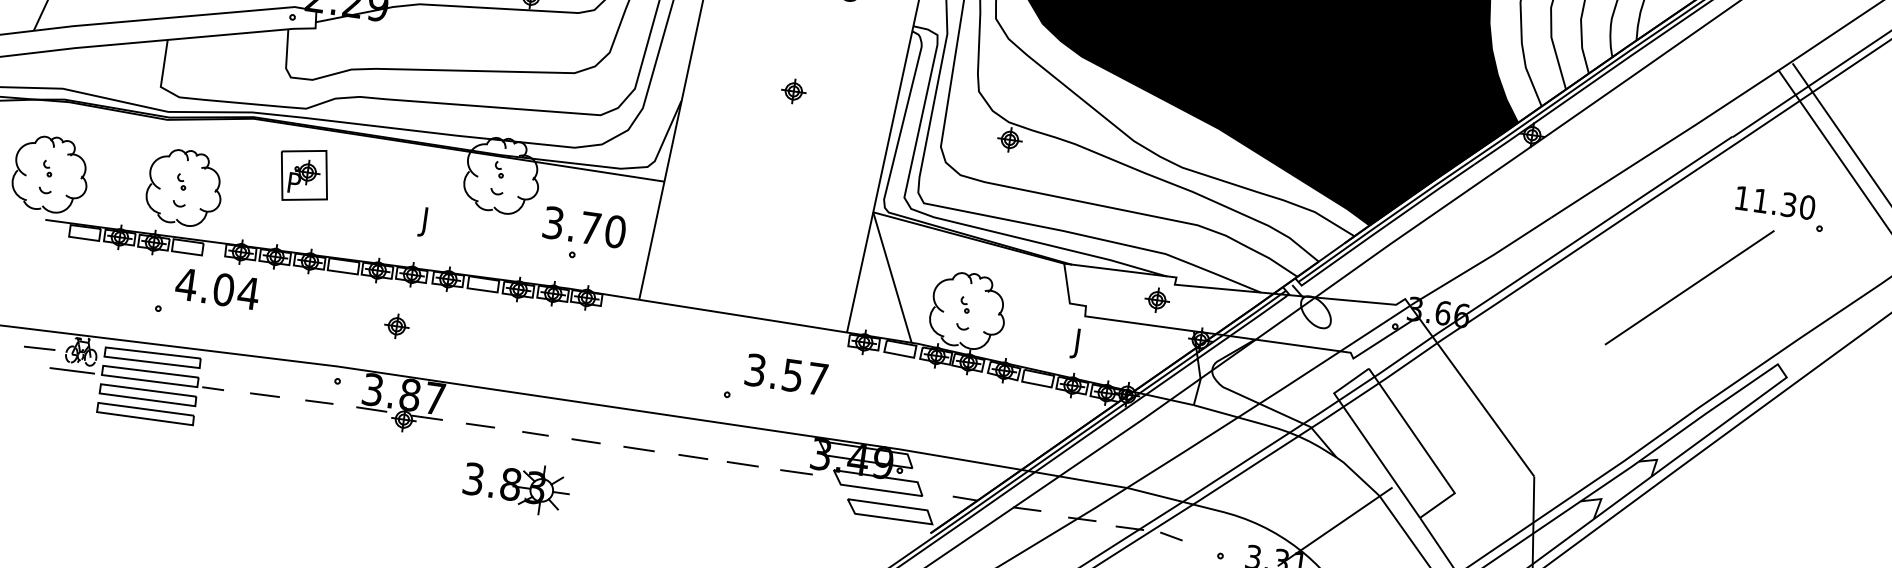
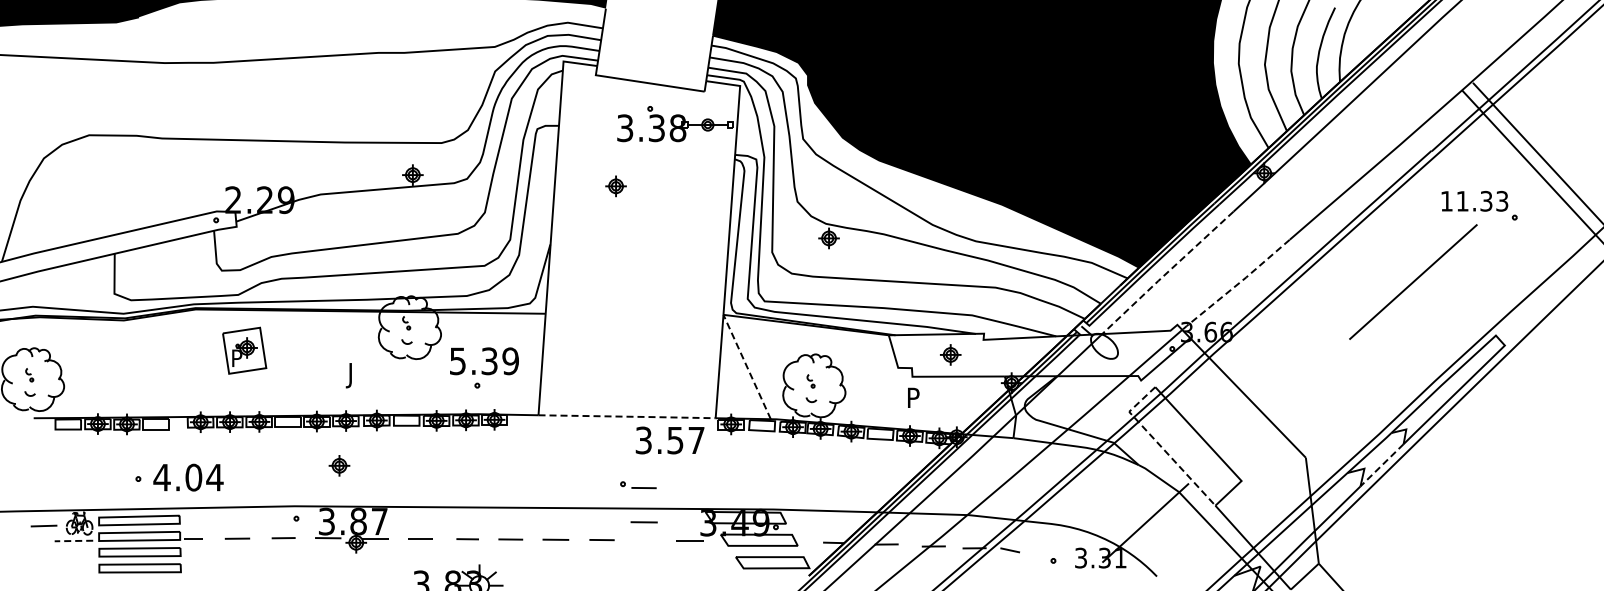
part: (793, 91) -> (615, 186), moved
part: (185, 187) -> (146, 374), removed
text: (1807, 207) -> (1502, 201), 11.30 -> 11.33
text: (584, 227) -> (484, 361), 3.70 -> 5.39
line: (1400, 236) -> (1166, 273), solid -> dashed
line: (1481, 262) -> (1236, 285), solid -> dashed
line: (891, 276) -> (746, 366), solid -> dashed
text: (217, 288) -> (188, 477), moved
part: (1157, 299) -> (950, 354), moved
line: (744, 316) -> (628, 416), solid -> dashed
text: (1080, 344) -> (911, 400), J -> P
line: (71, 371) -> (73, 541), solid -> dashed
text: (785, 374) -> (669, 440), moved
line: (750, 403) -> (643, 488), added
line: (1365, 438) -> (1160, 445), solid -> dashed
line: (741, 464) -> (643, 522), moved
line: (1621, 498) -> (1381, 465), solid -> dashed

